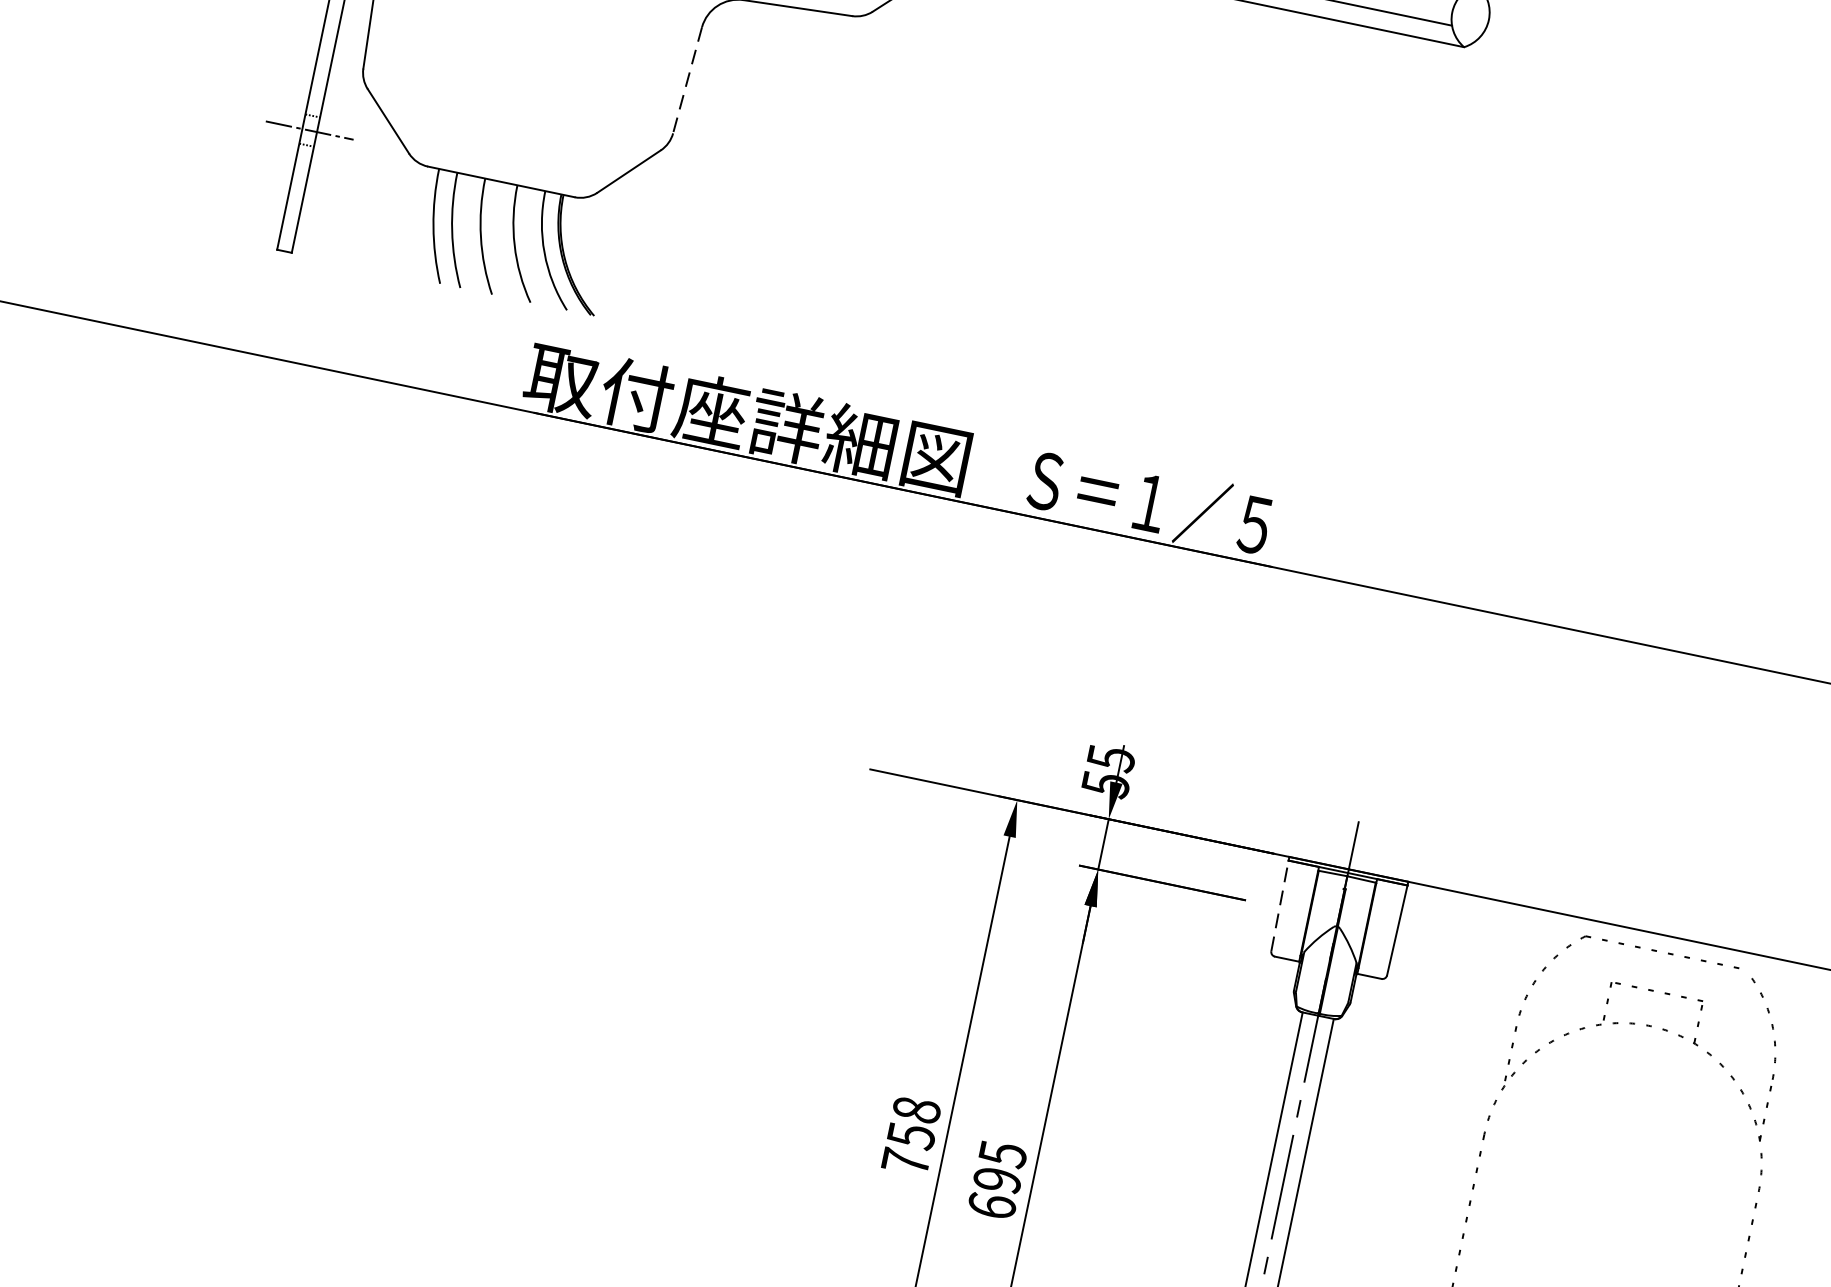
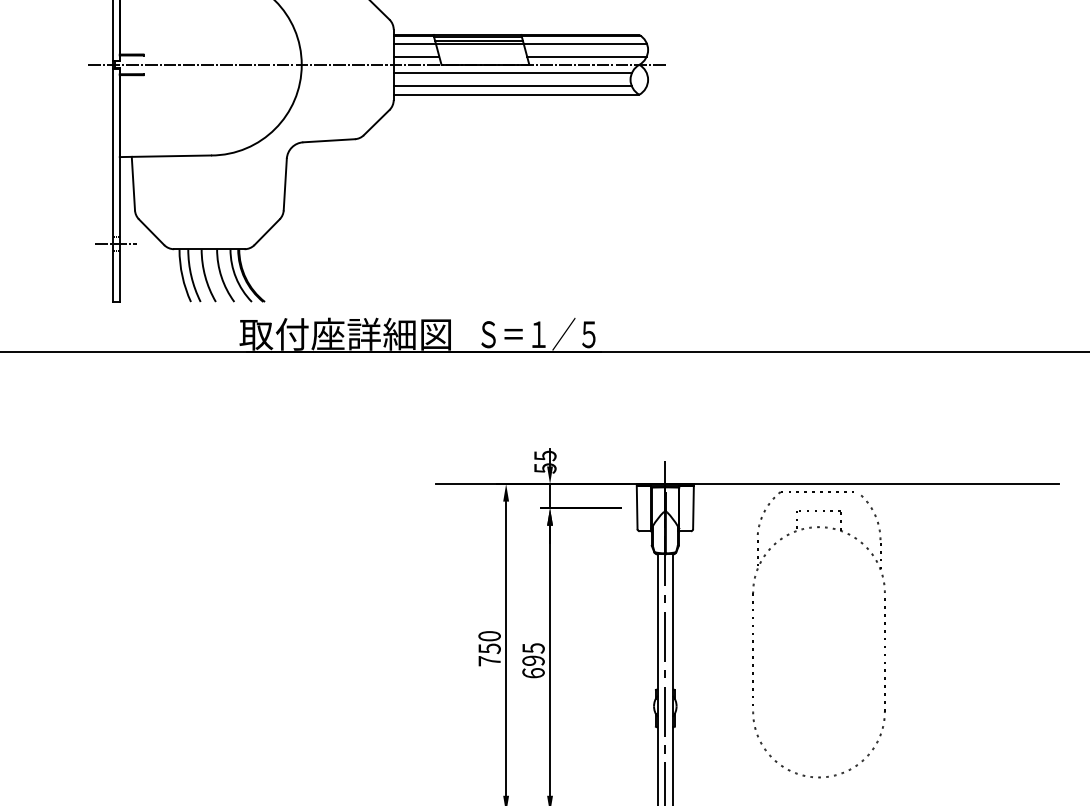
line: (688, 80) -> (285, 184), dashed -> solid
line: (1280, 906) -> (637, 507), dashed -> solid
text: (916, 1110) -> (489, 636), 758 -> 750

